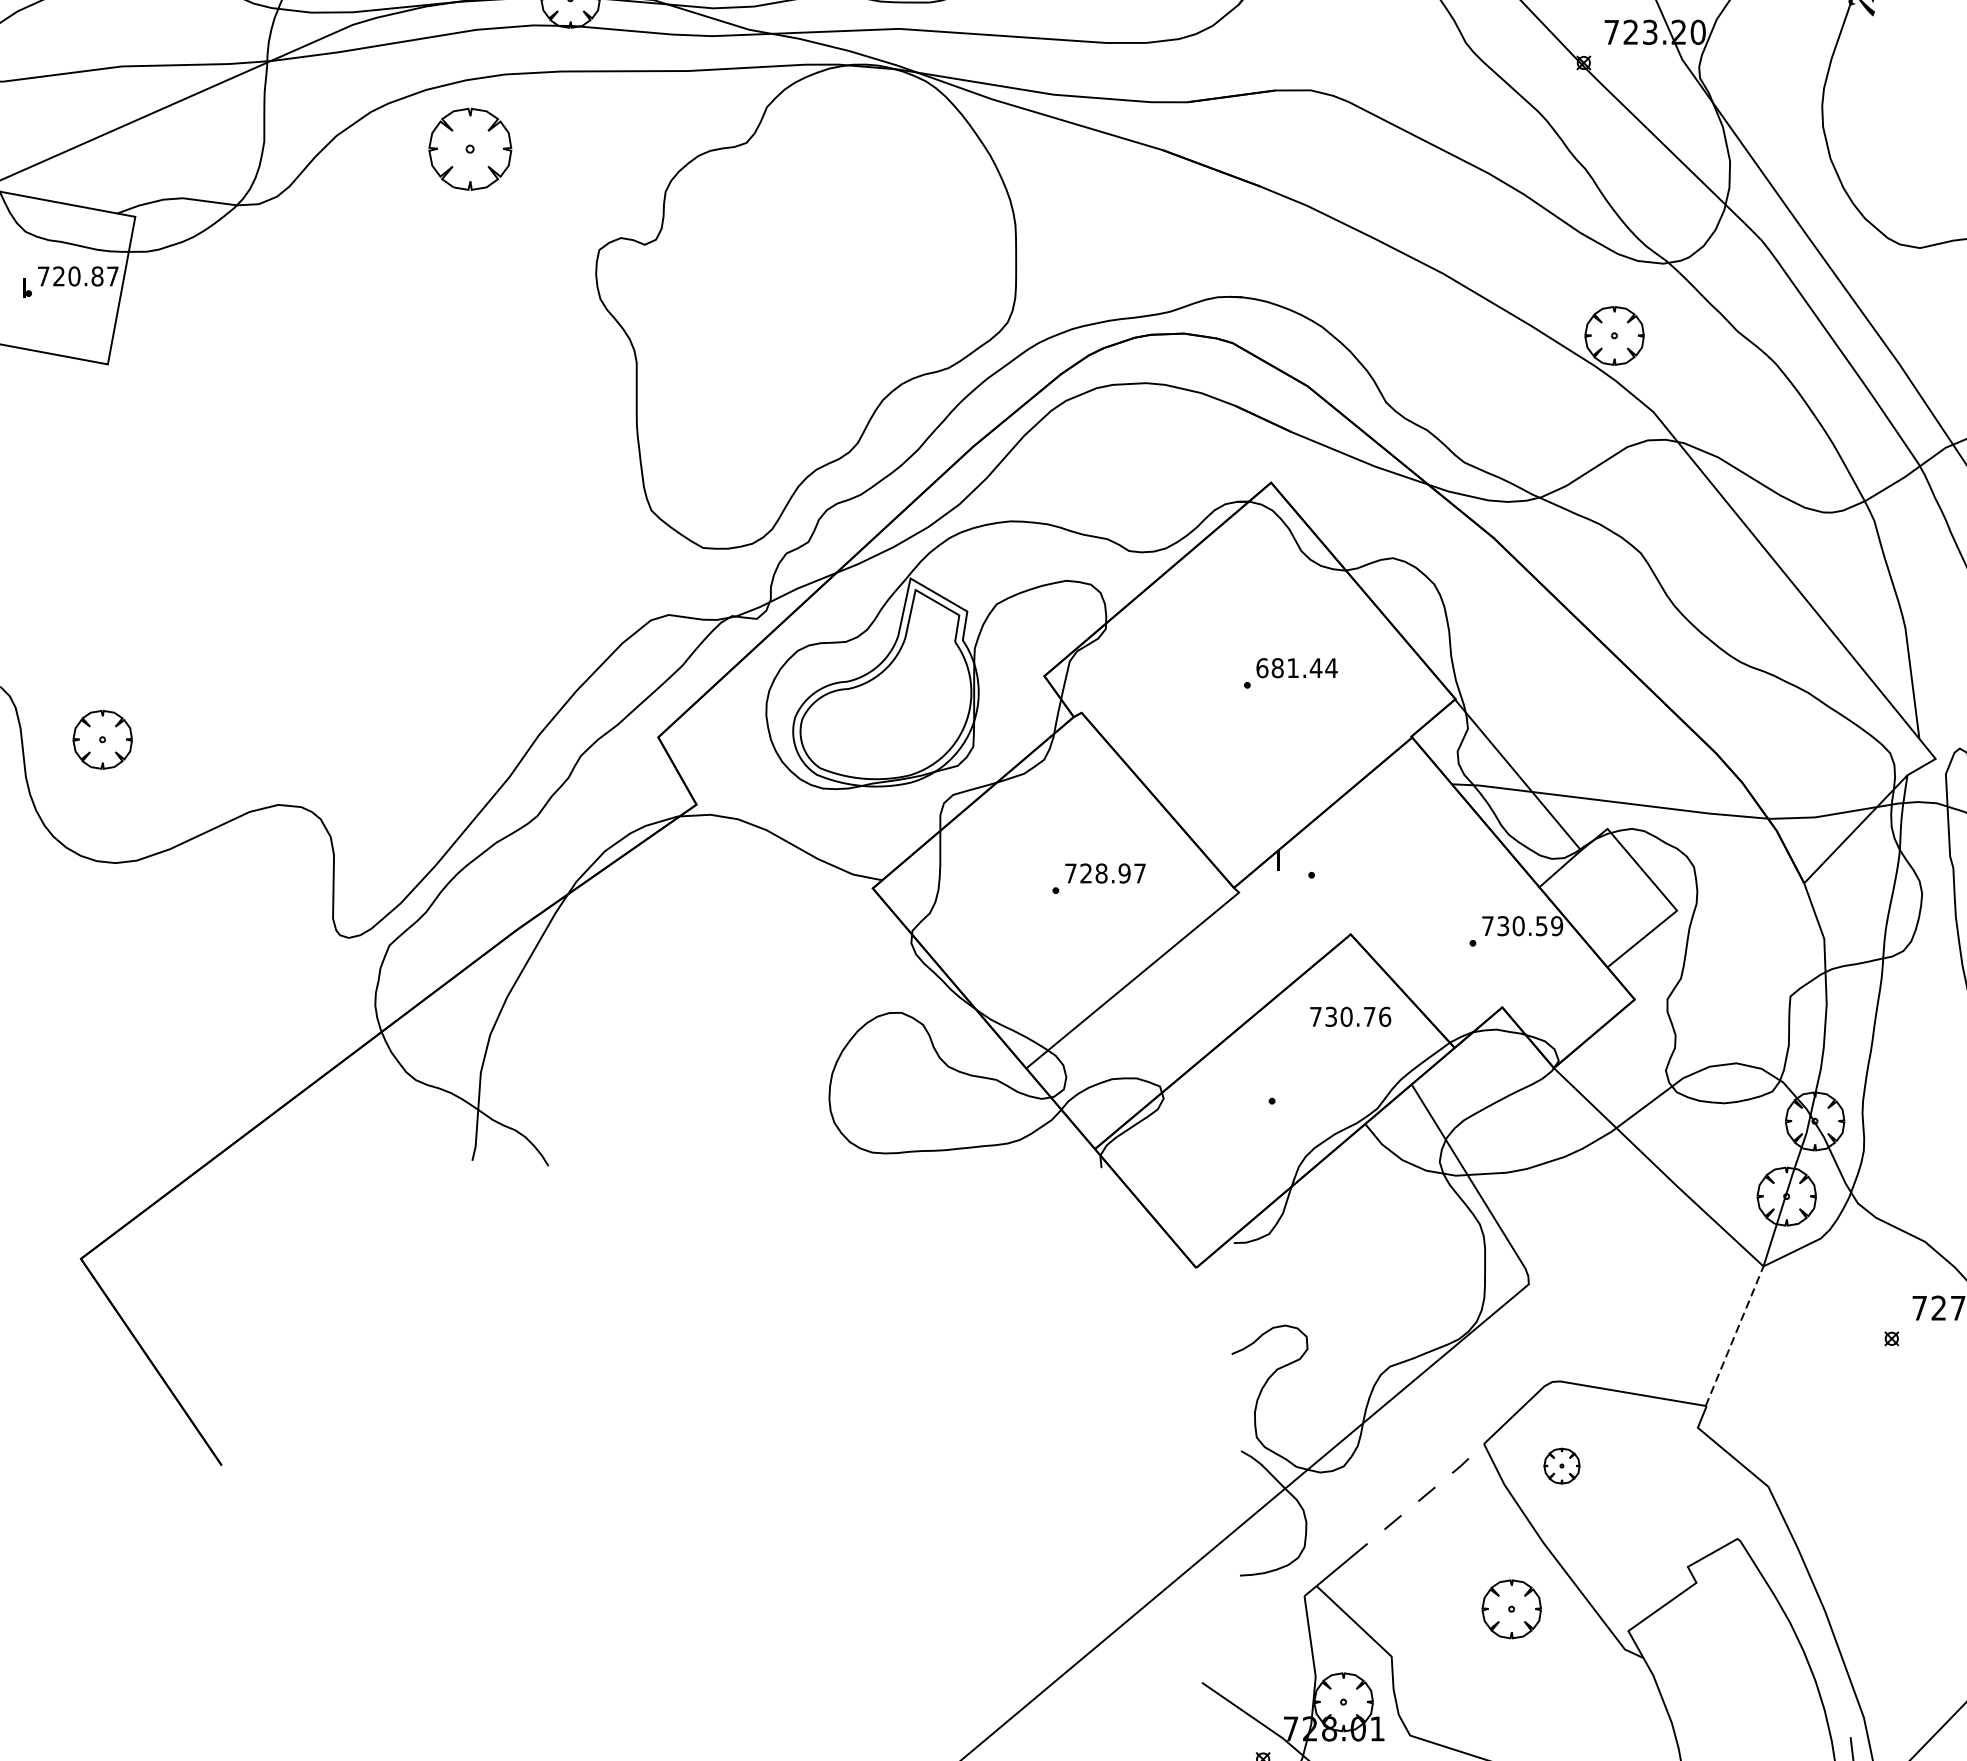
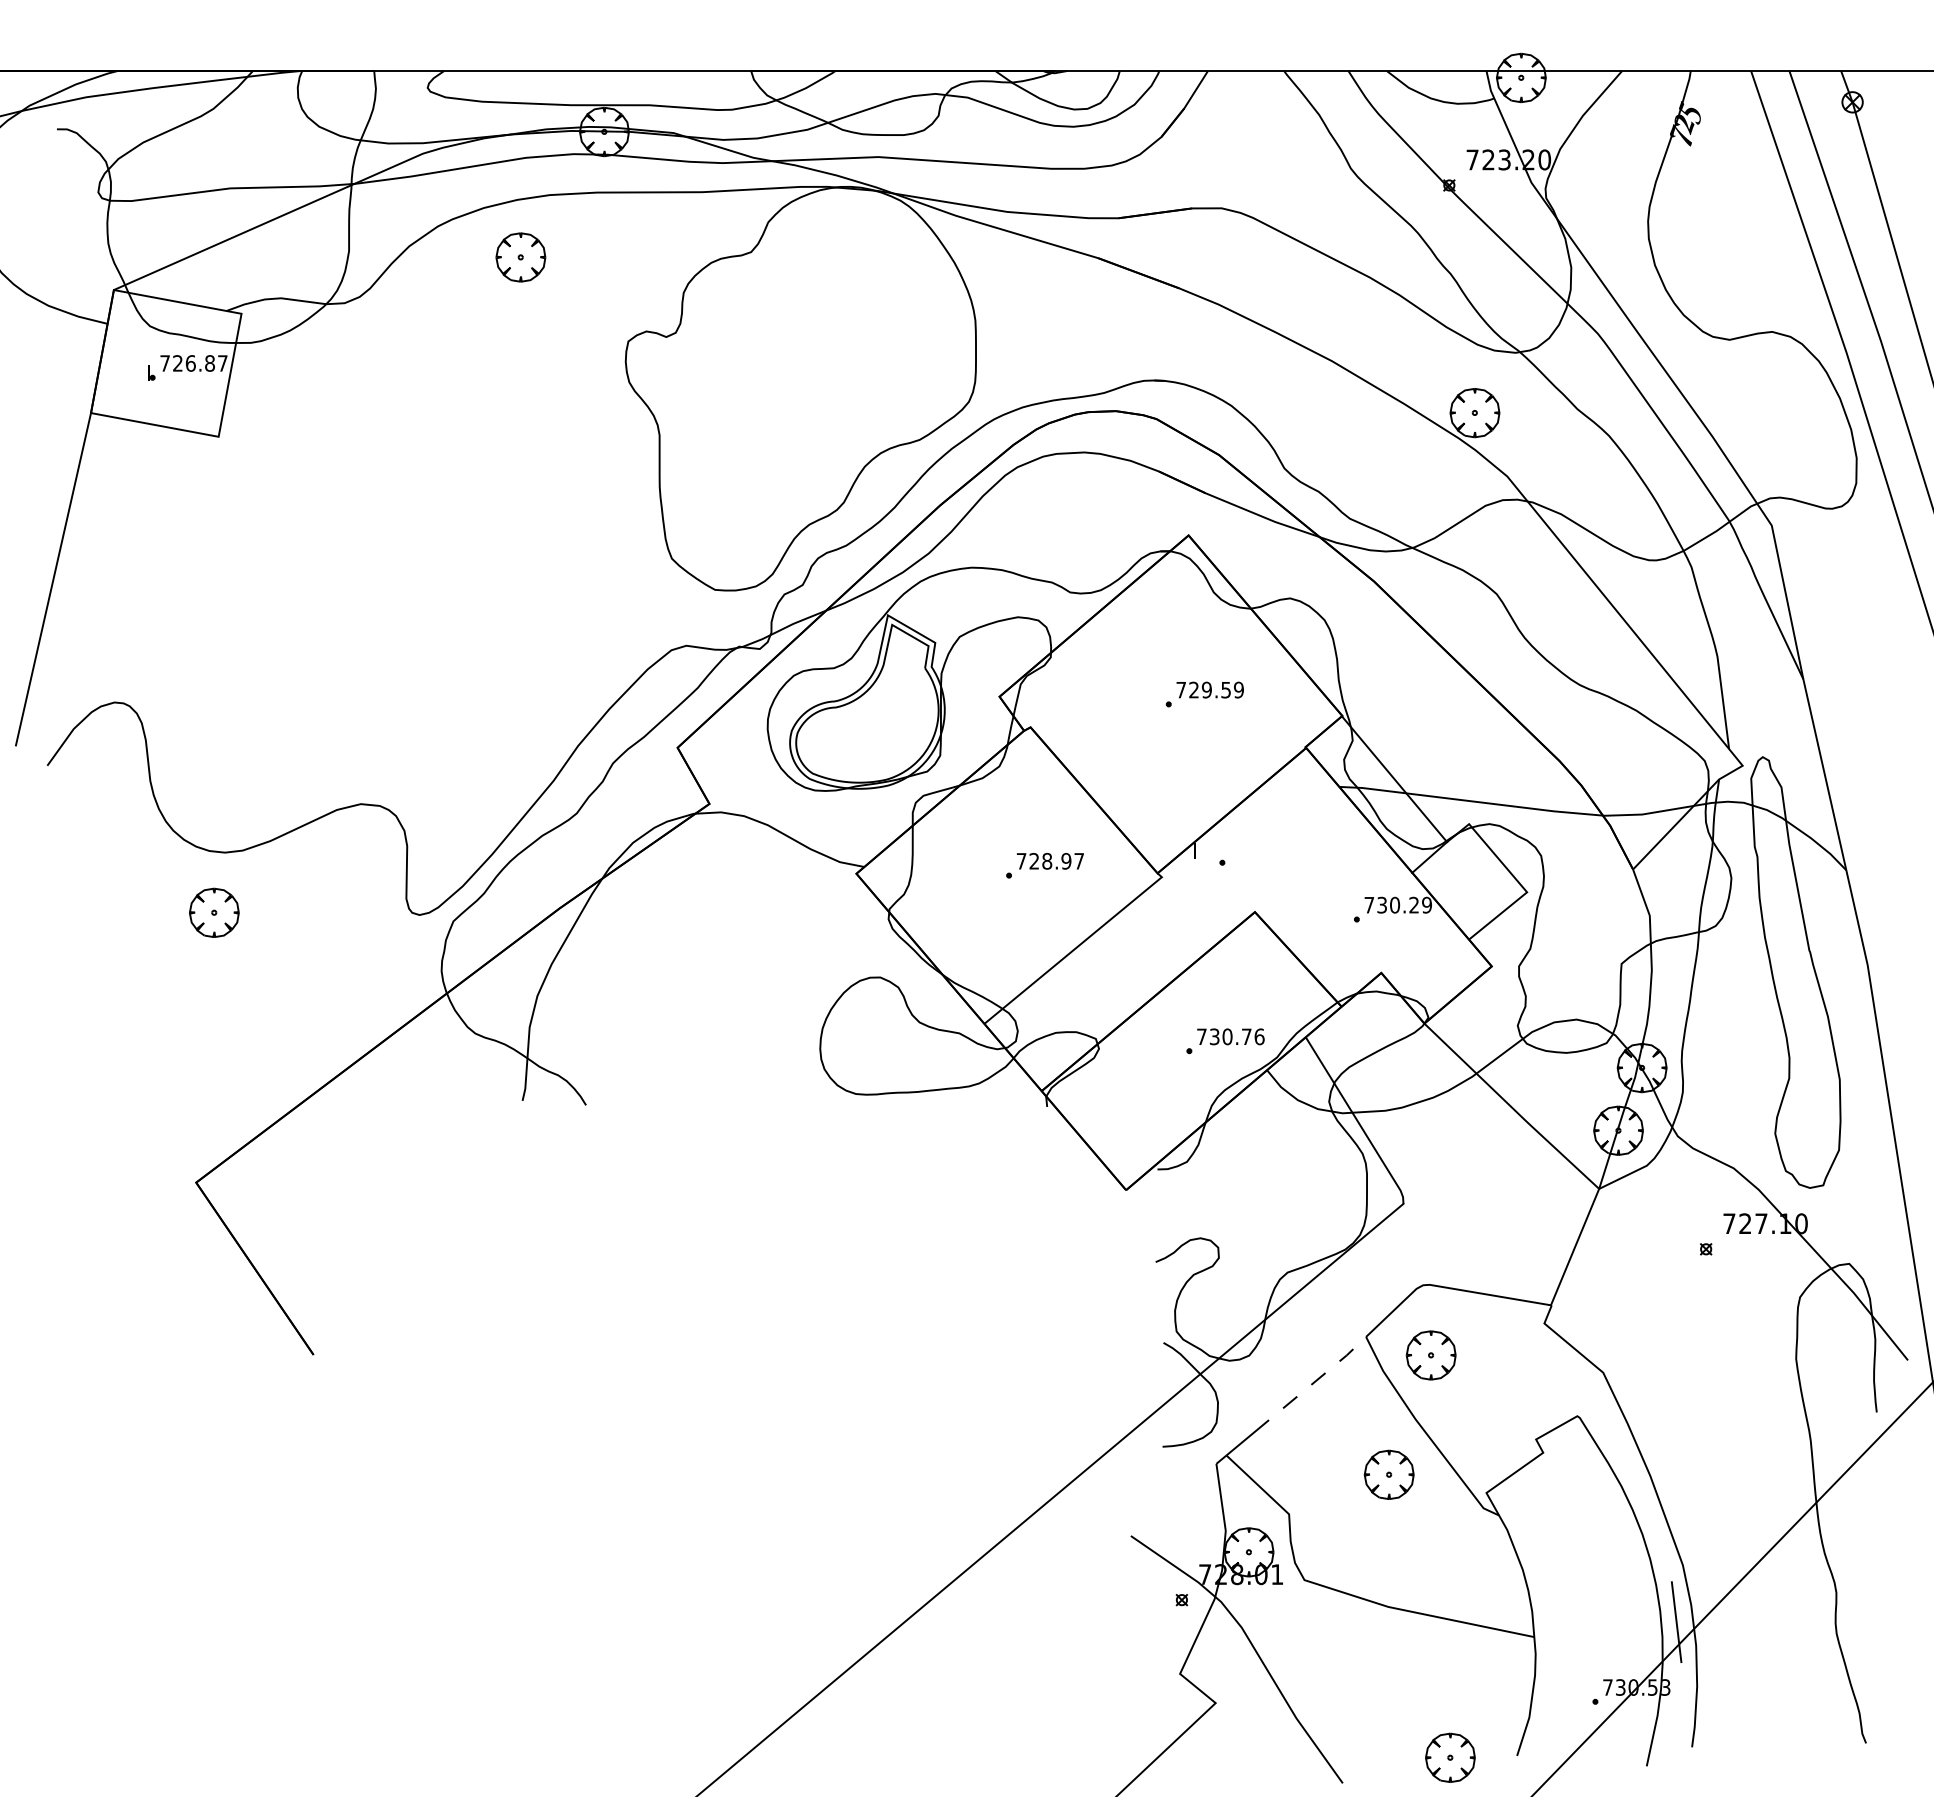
part: (469, 149) -> (520, 257), size x0.71
text: (74, 276) -> (190, 363), 720.87 -> 726.87
text: (1297, 667) -> (1210, 689), 681.44 -> 729.59
part: (102, 739) -> (214, 912), moved
text: (1540, 925) -> (1413, 904), 730.59 -> 730.29
text: (1350, 1016) -> (1230, 1036), moved
line: (1735, 1336) -> (1575, 1247), dashed -> solid
part: (1561, 1466) -> (1430, 1355), size x1.67

